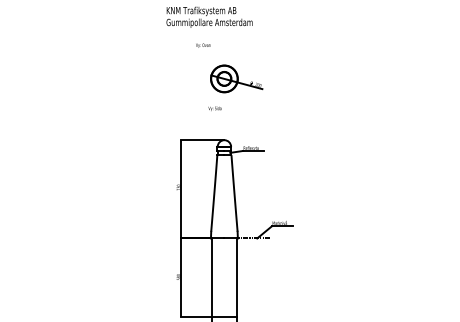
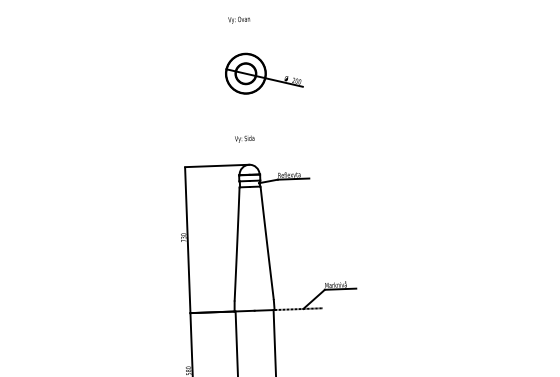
text: (203, 45) -> (239, 19), moved
text: (214, 108) -> (243, 138), moved

